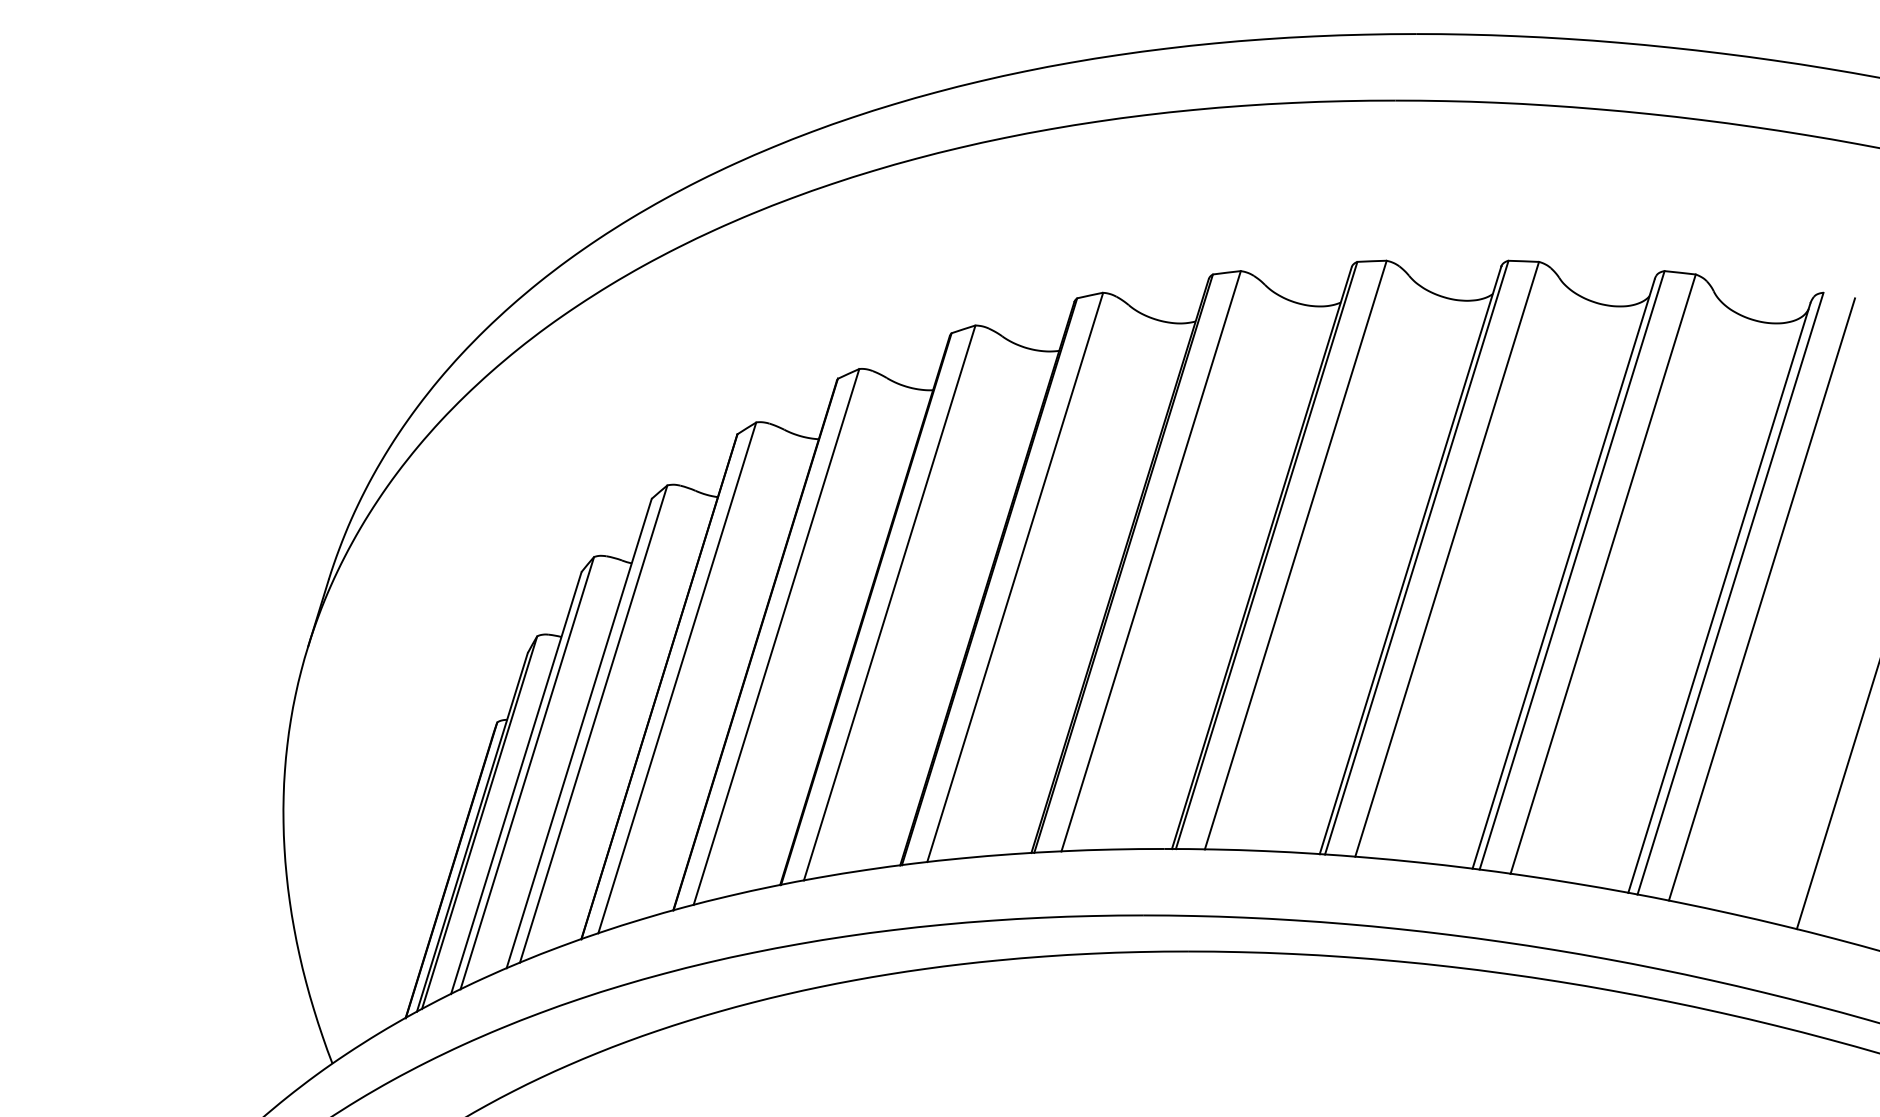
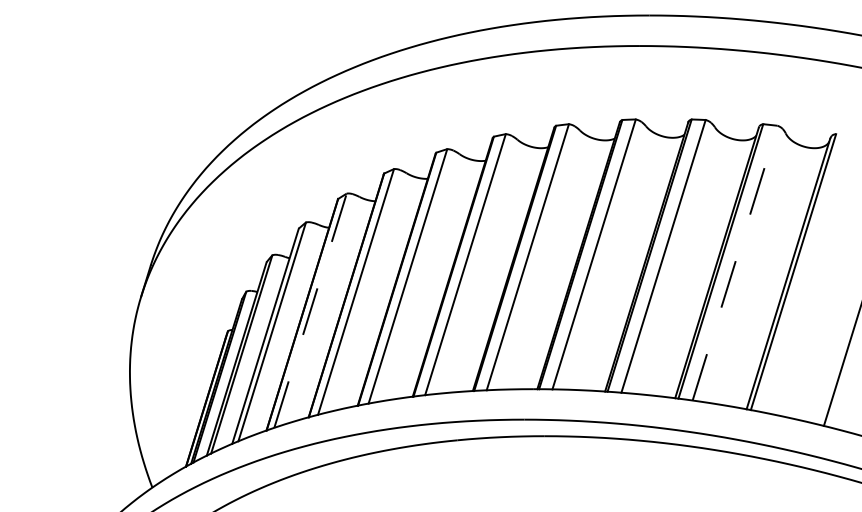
line: (1604, 574) -> (735, 263), solid -> dashed
line: (1761, 598) -> (807, 274), removed
line: (677, 677) -> (310, 310), solid -> dashed

